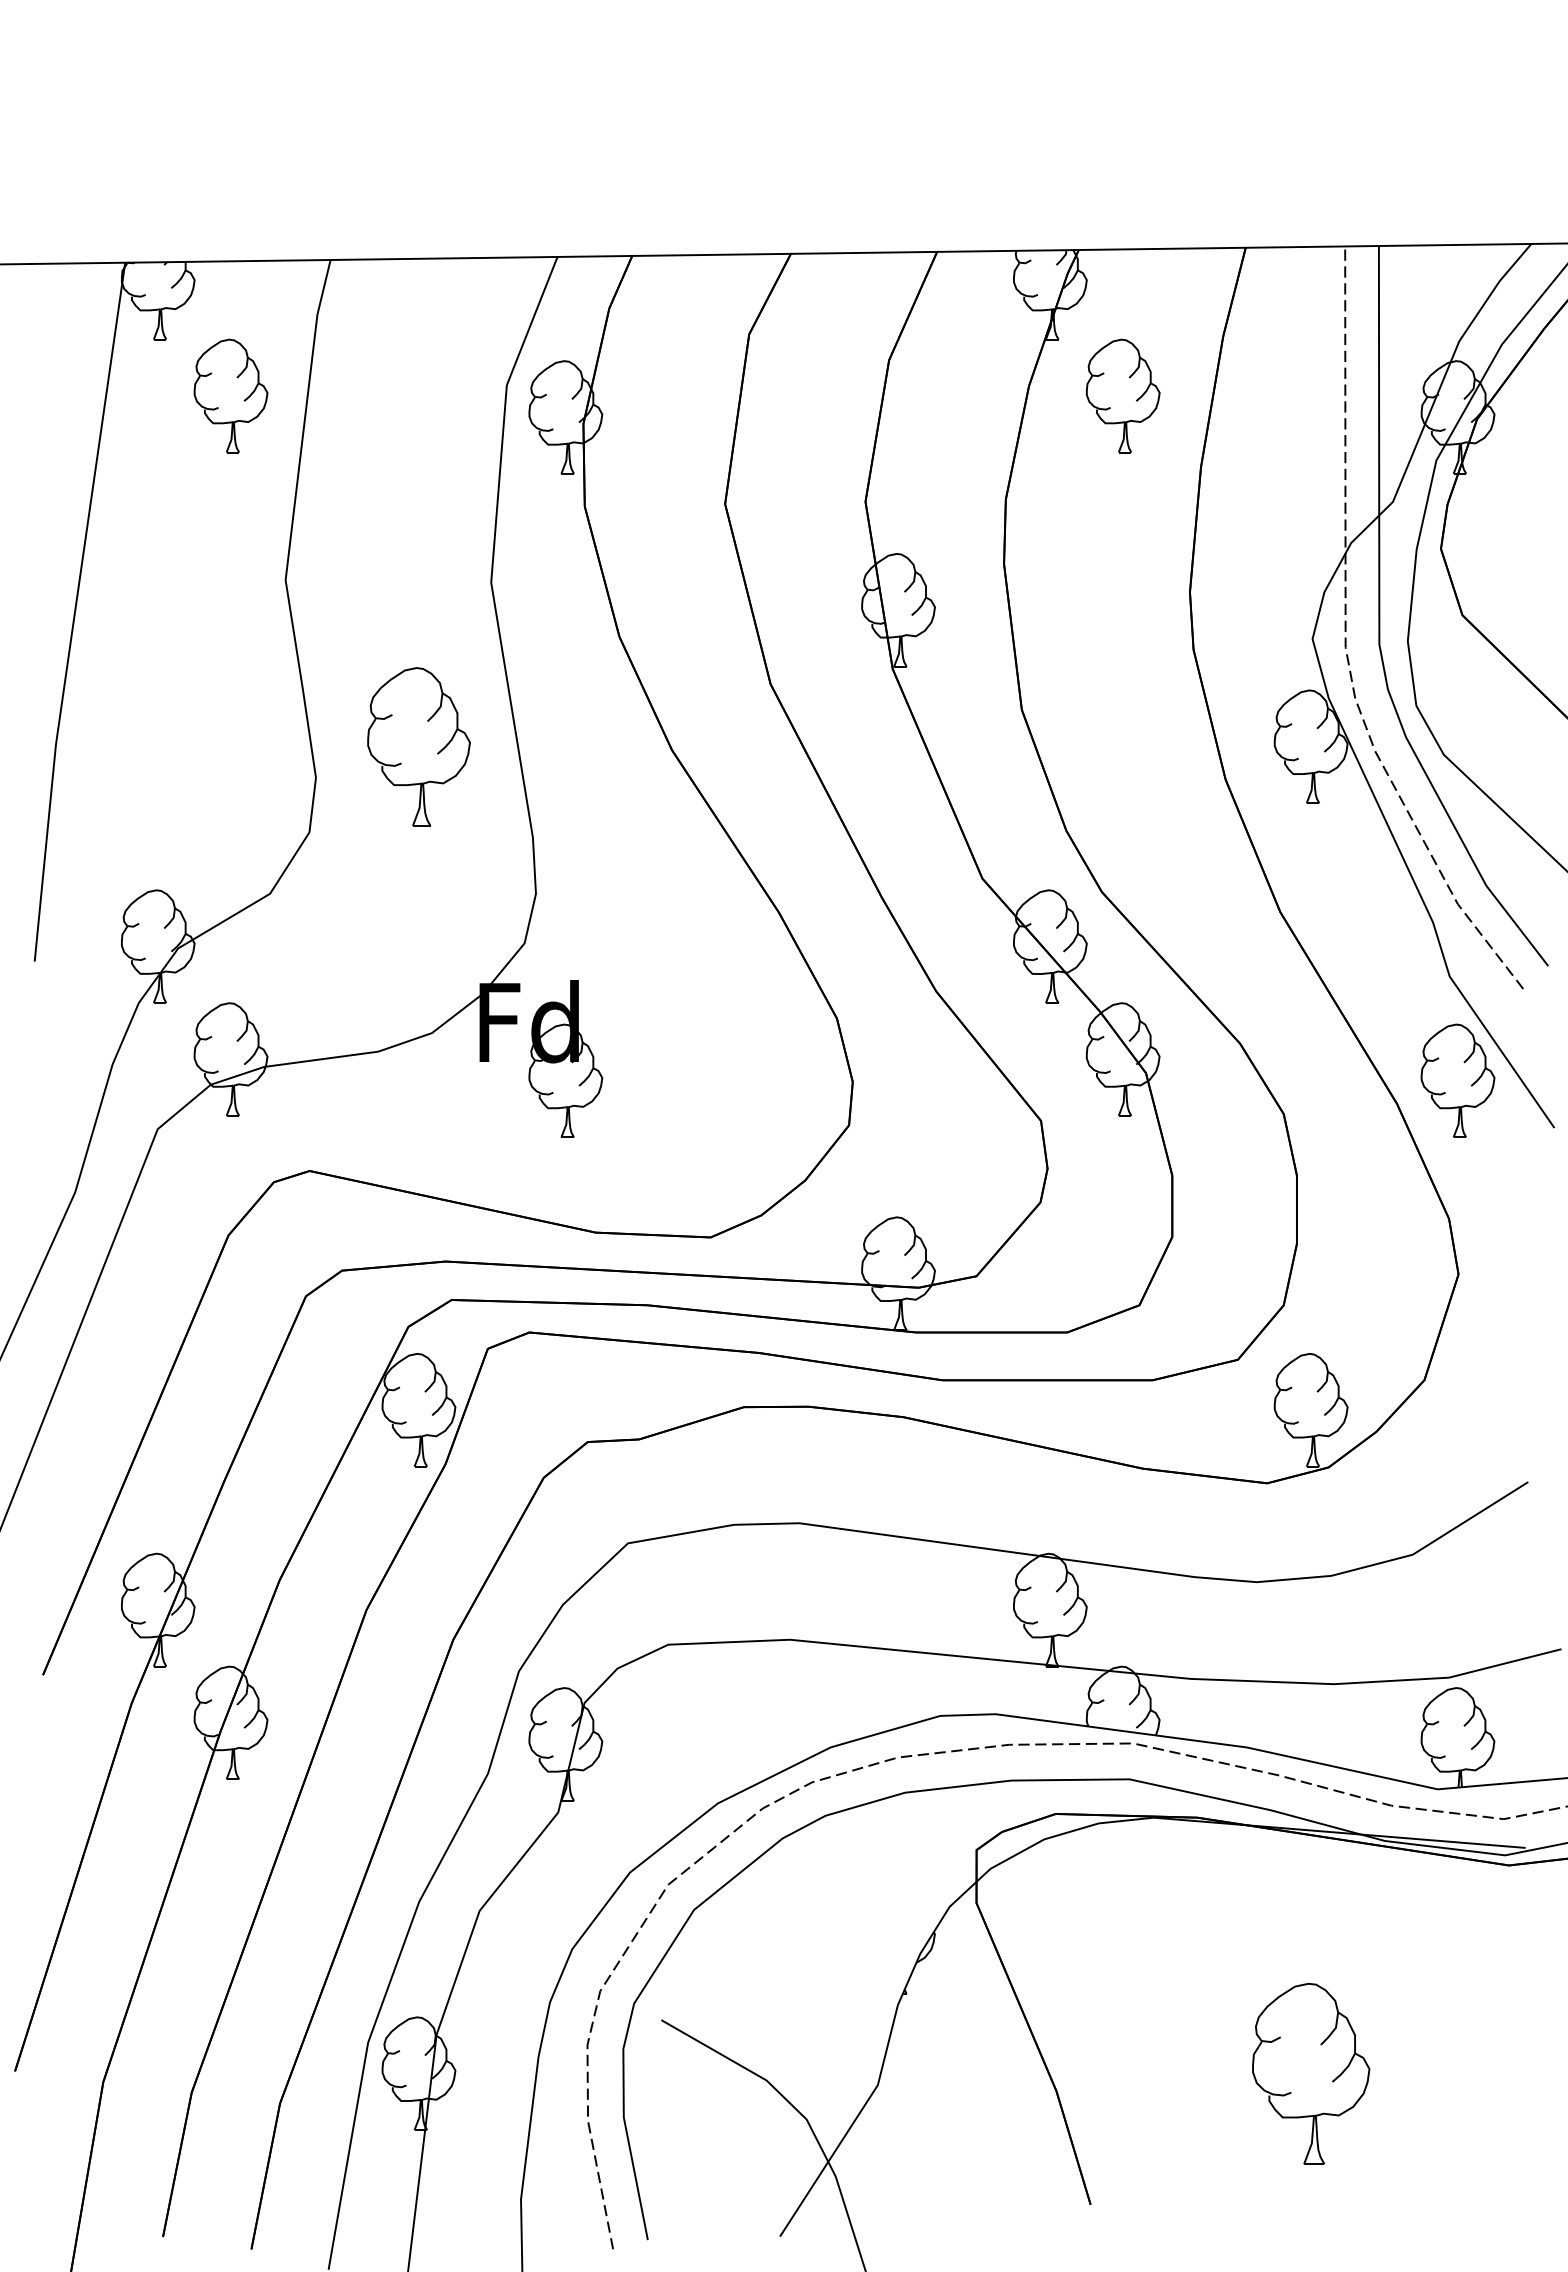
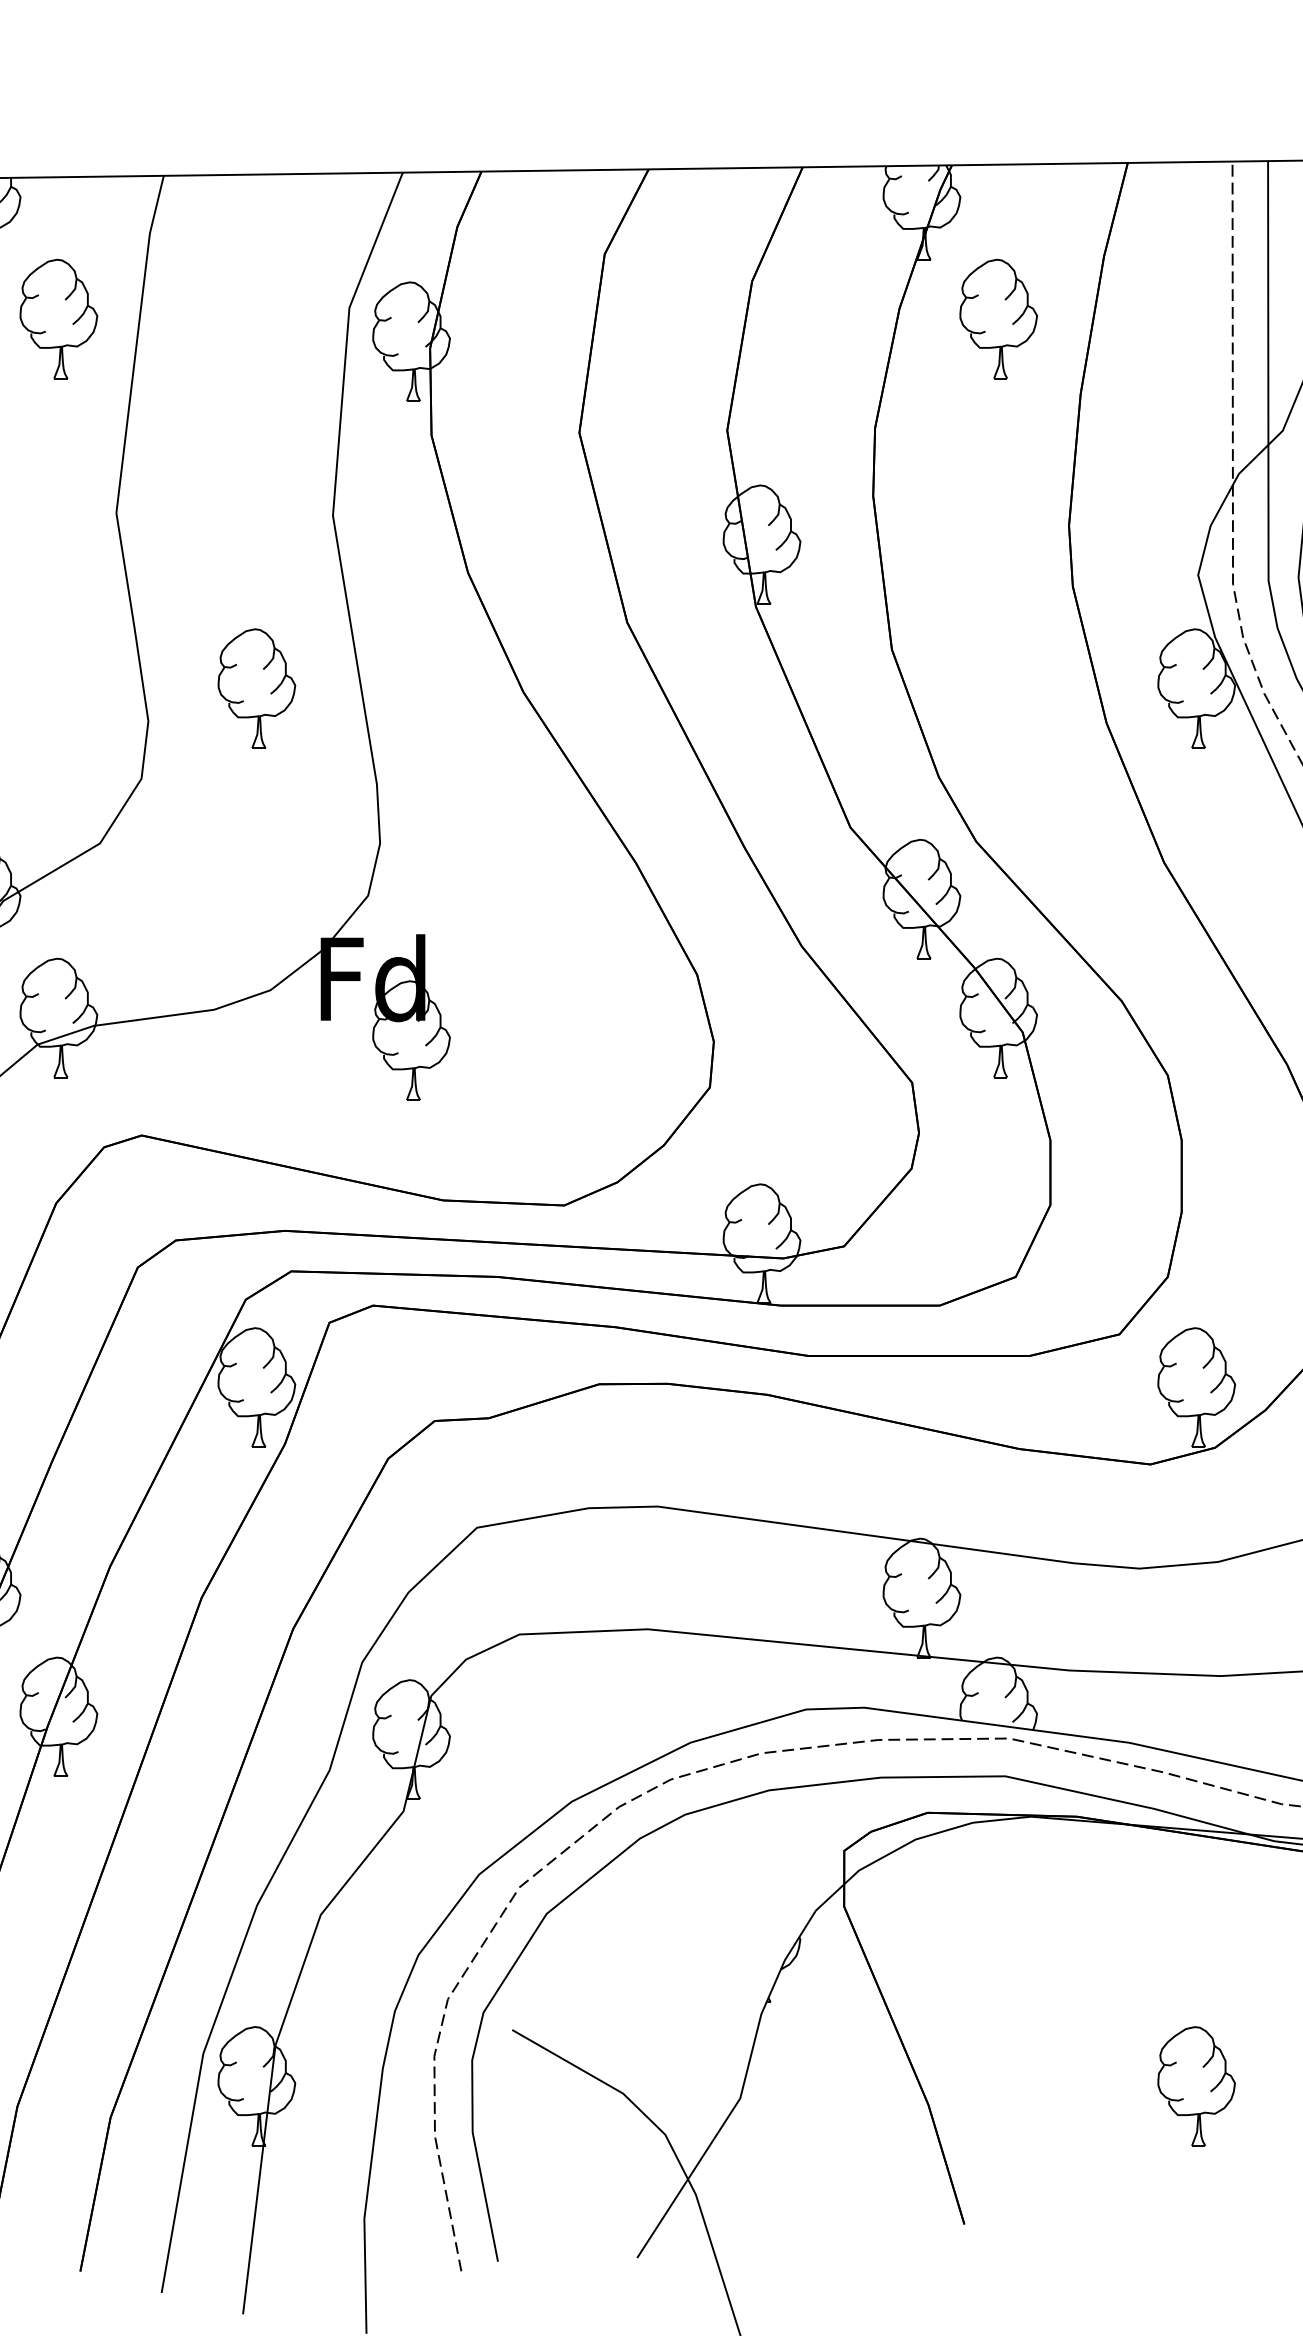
part: (418, 746) -> (256, 688), size x0.71
part: (1310, 2073) -> (1196, 2086), size x0.62

